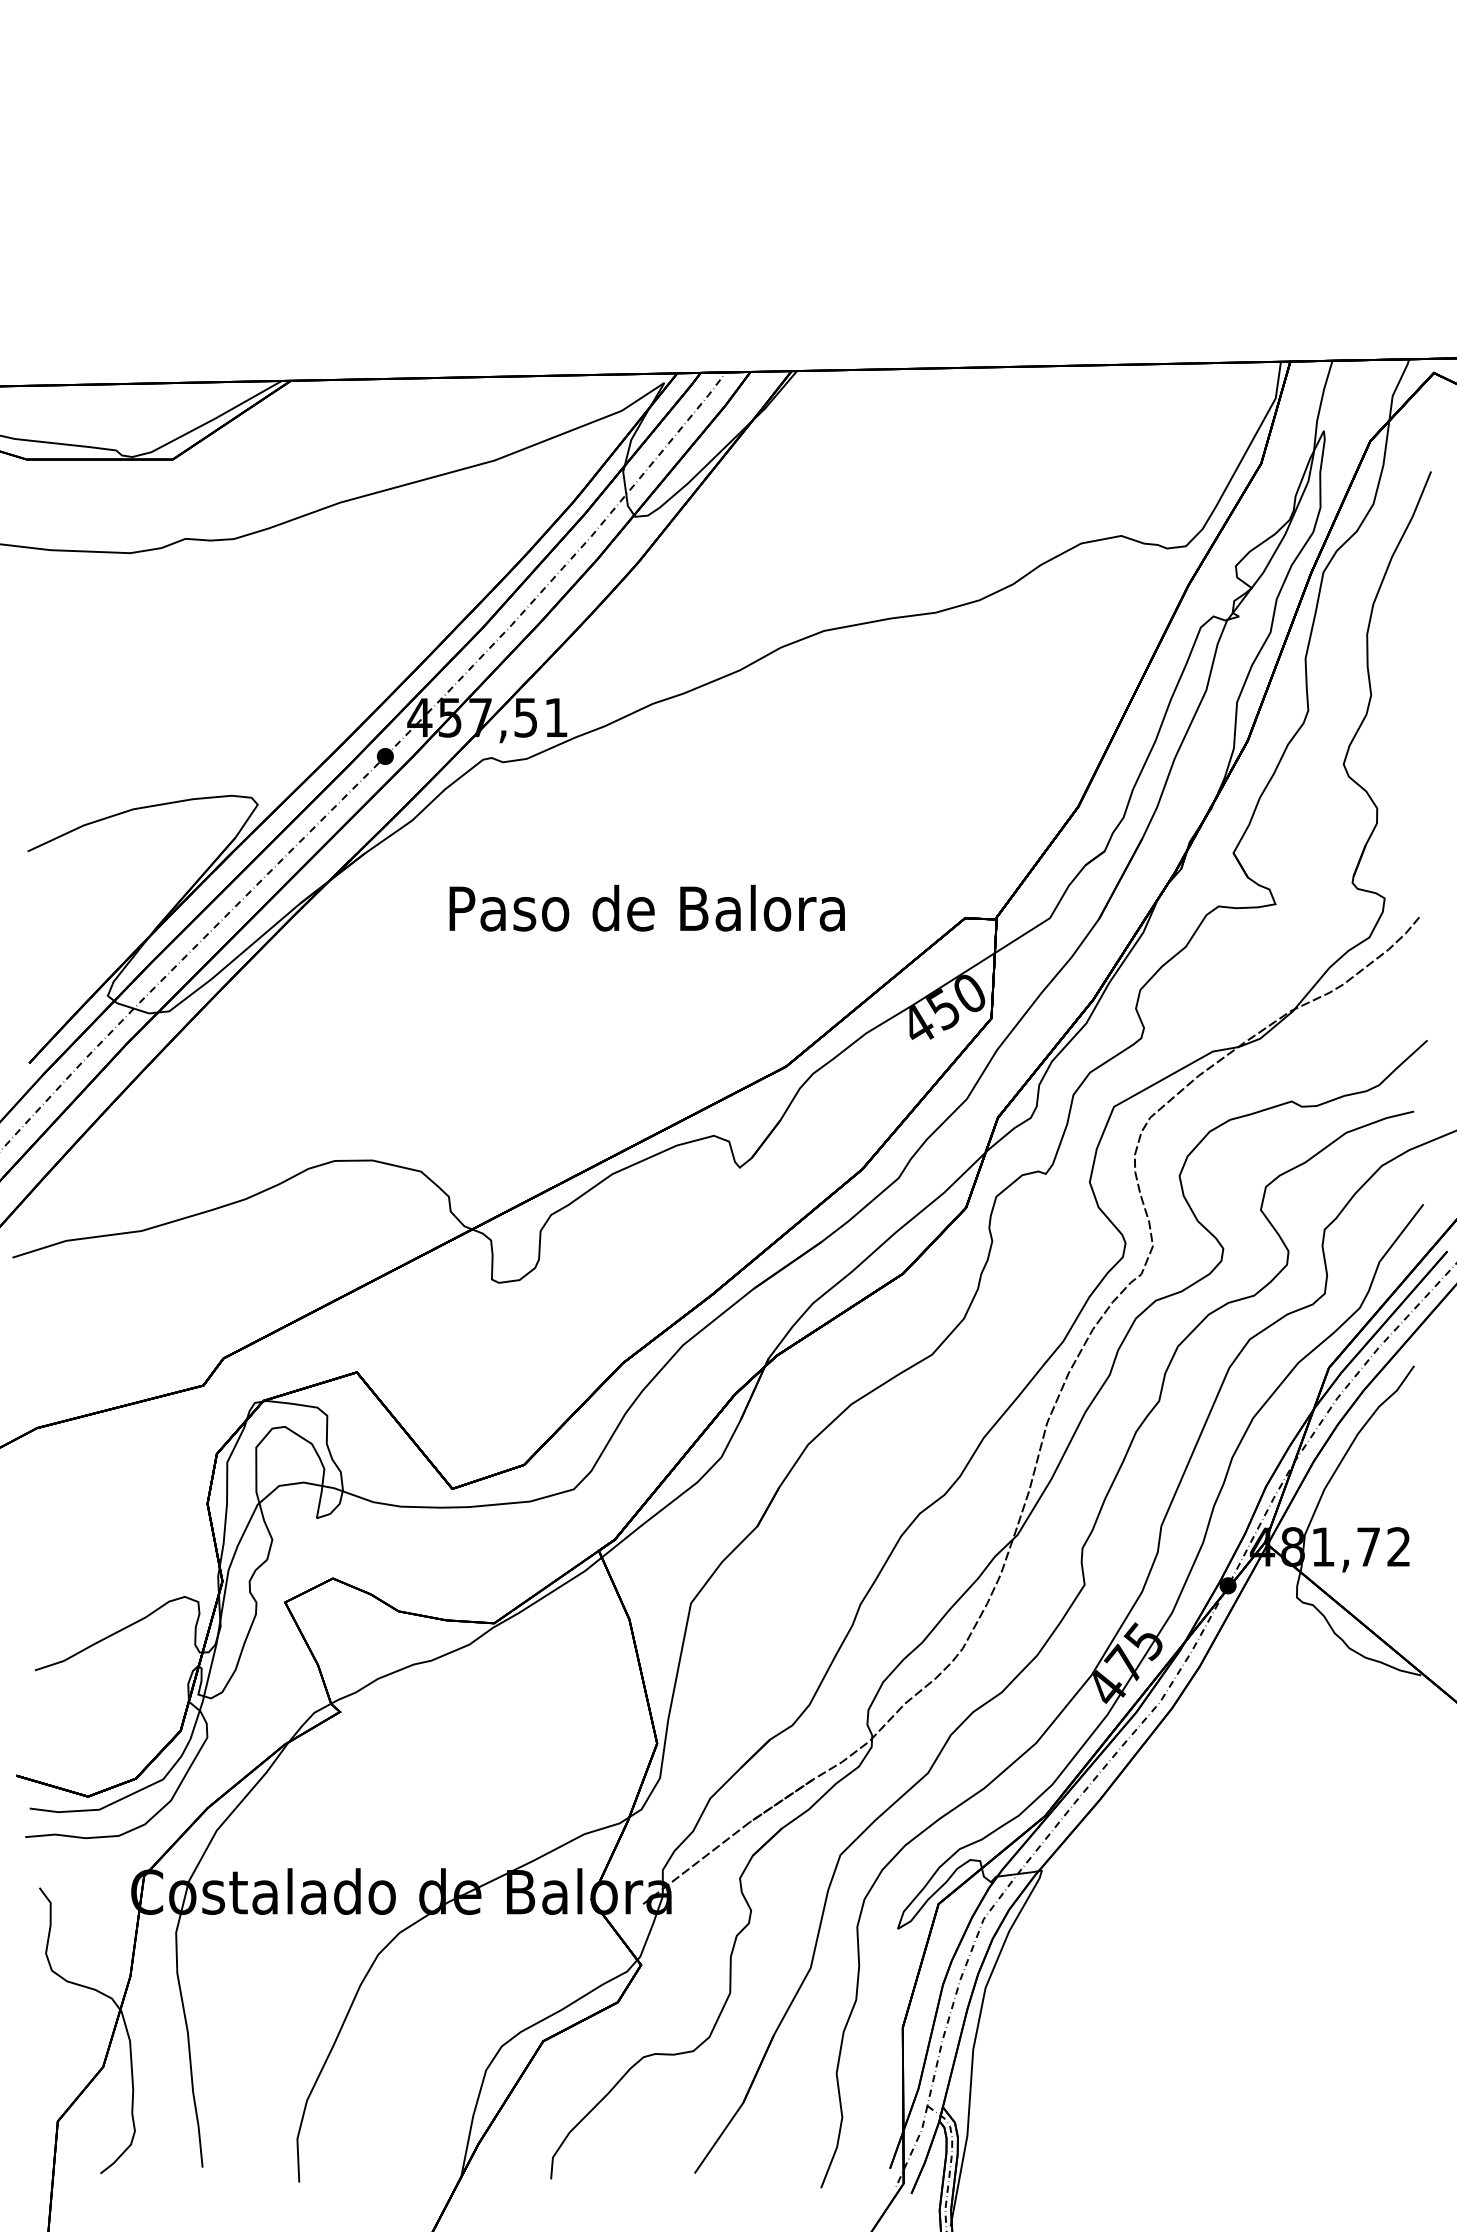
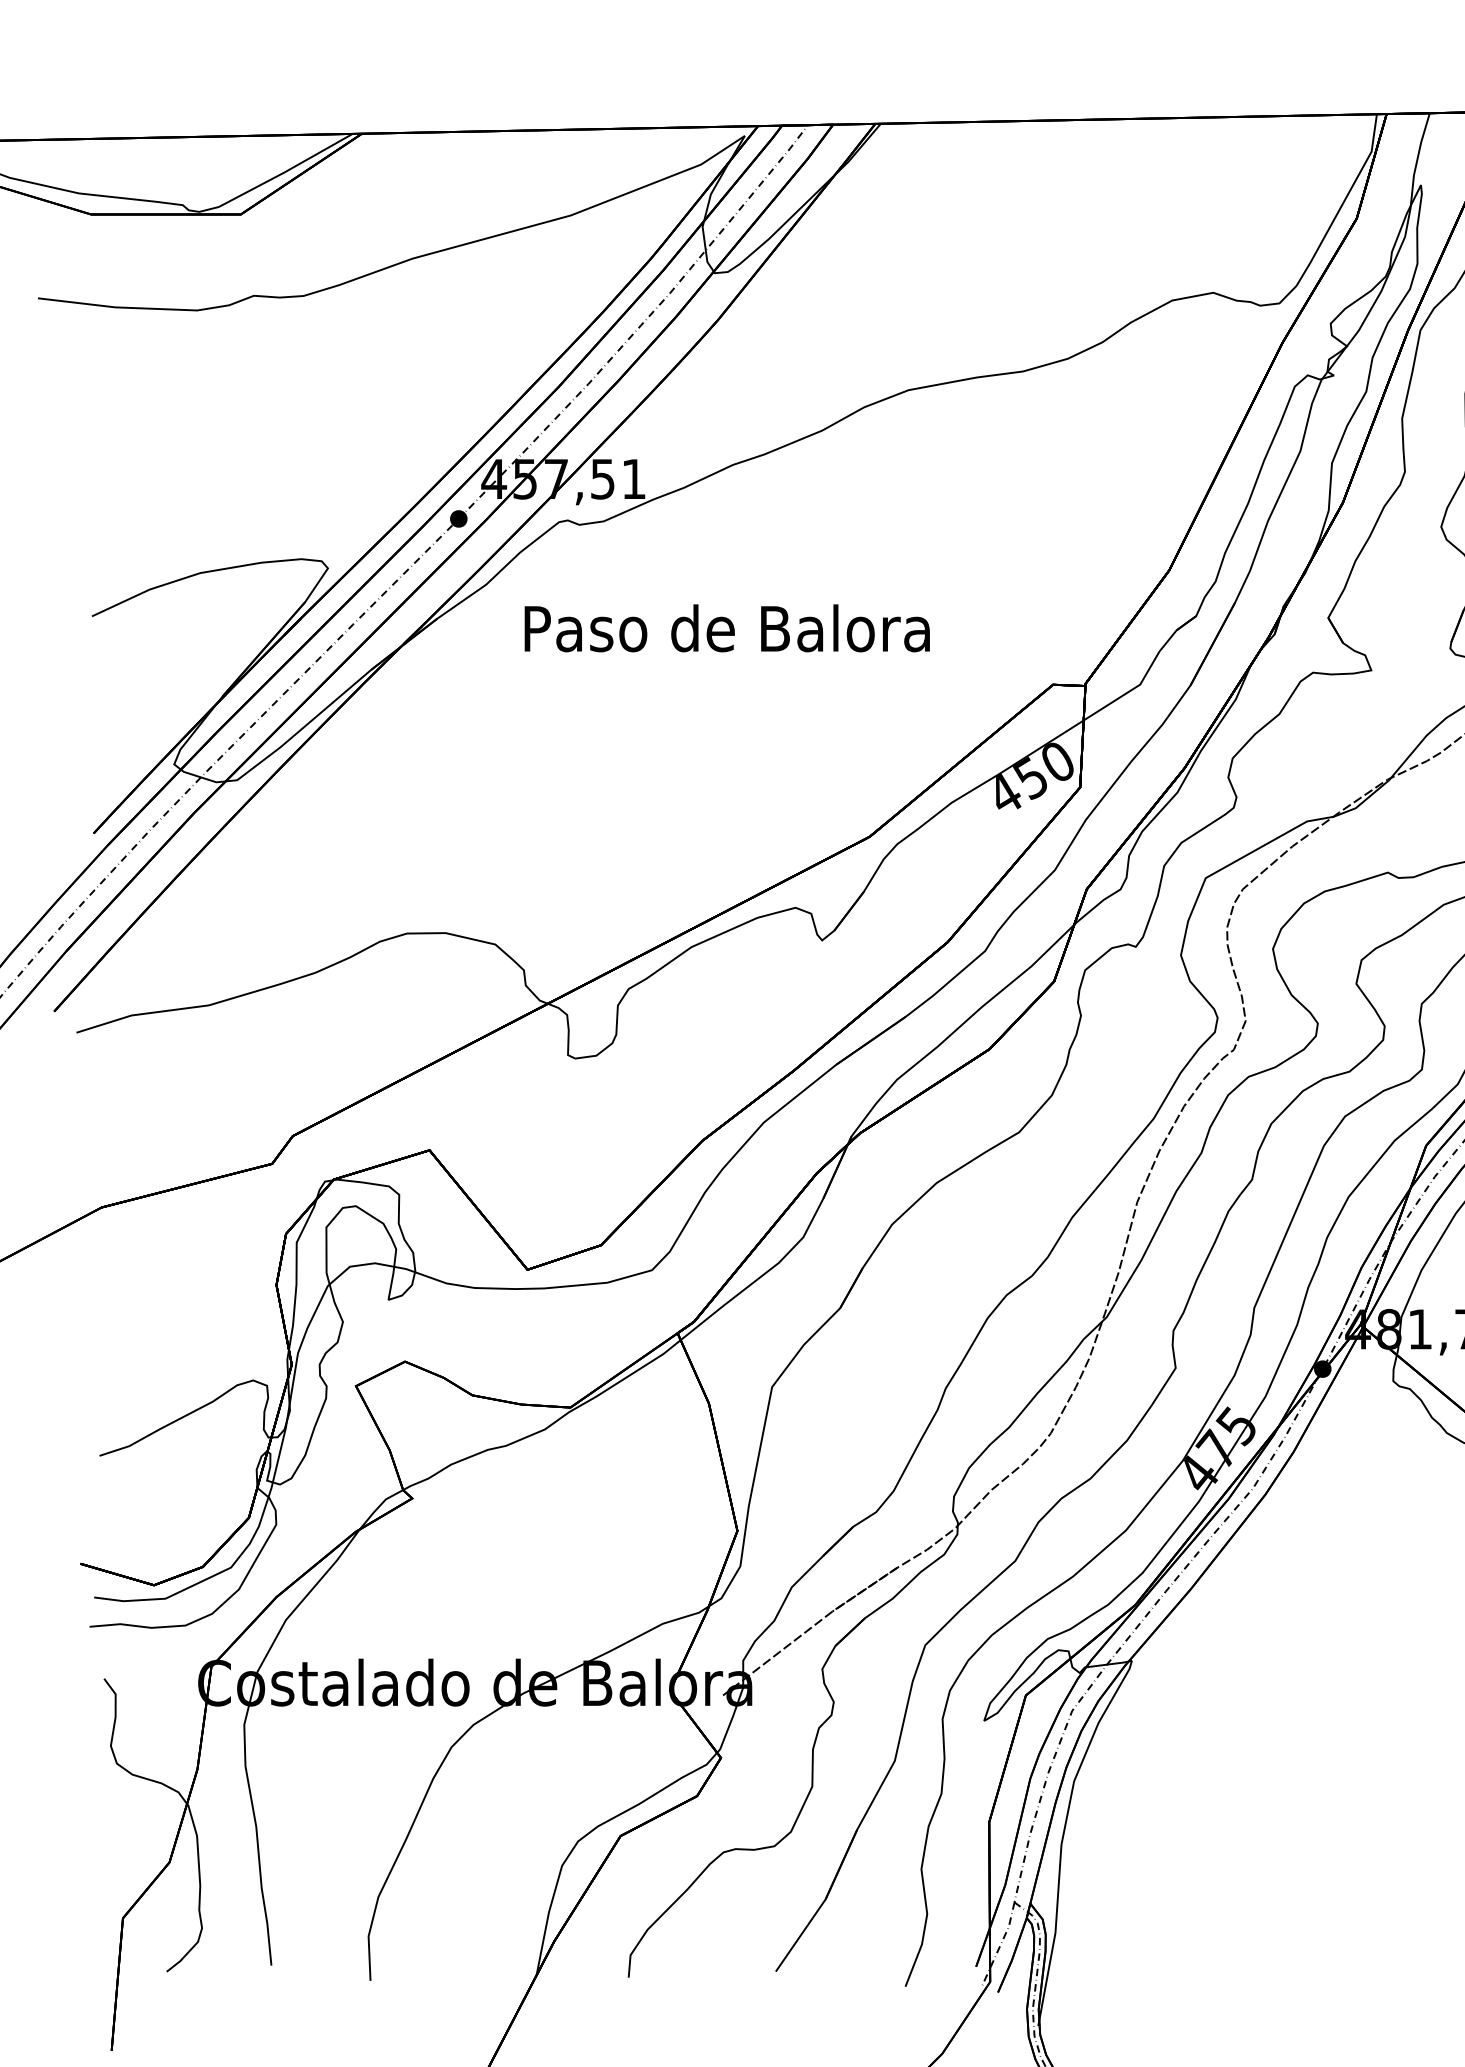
text: (646, 907) -> (726, 627), moved

